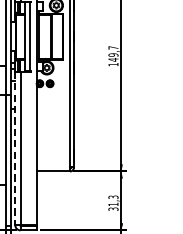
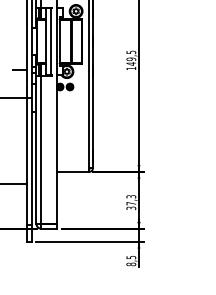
text: (113, 48) -> (131, 52), 149,7 -> 149,5
line: (15, 149) -> (36, 150), dashed -> solid
text: (113, 204) -> (131, 203), 31,3 -> 37,3

